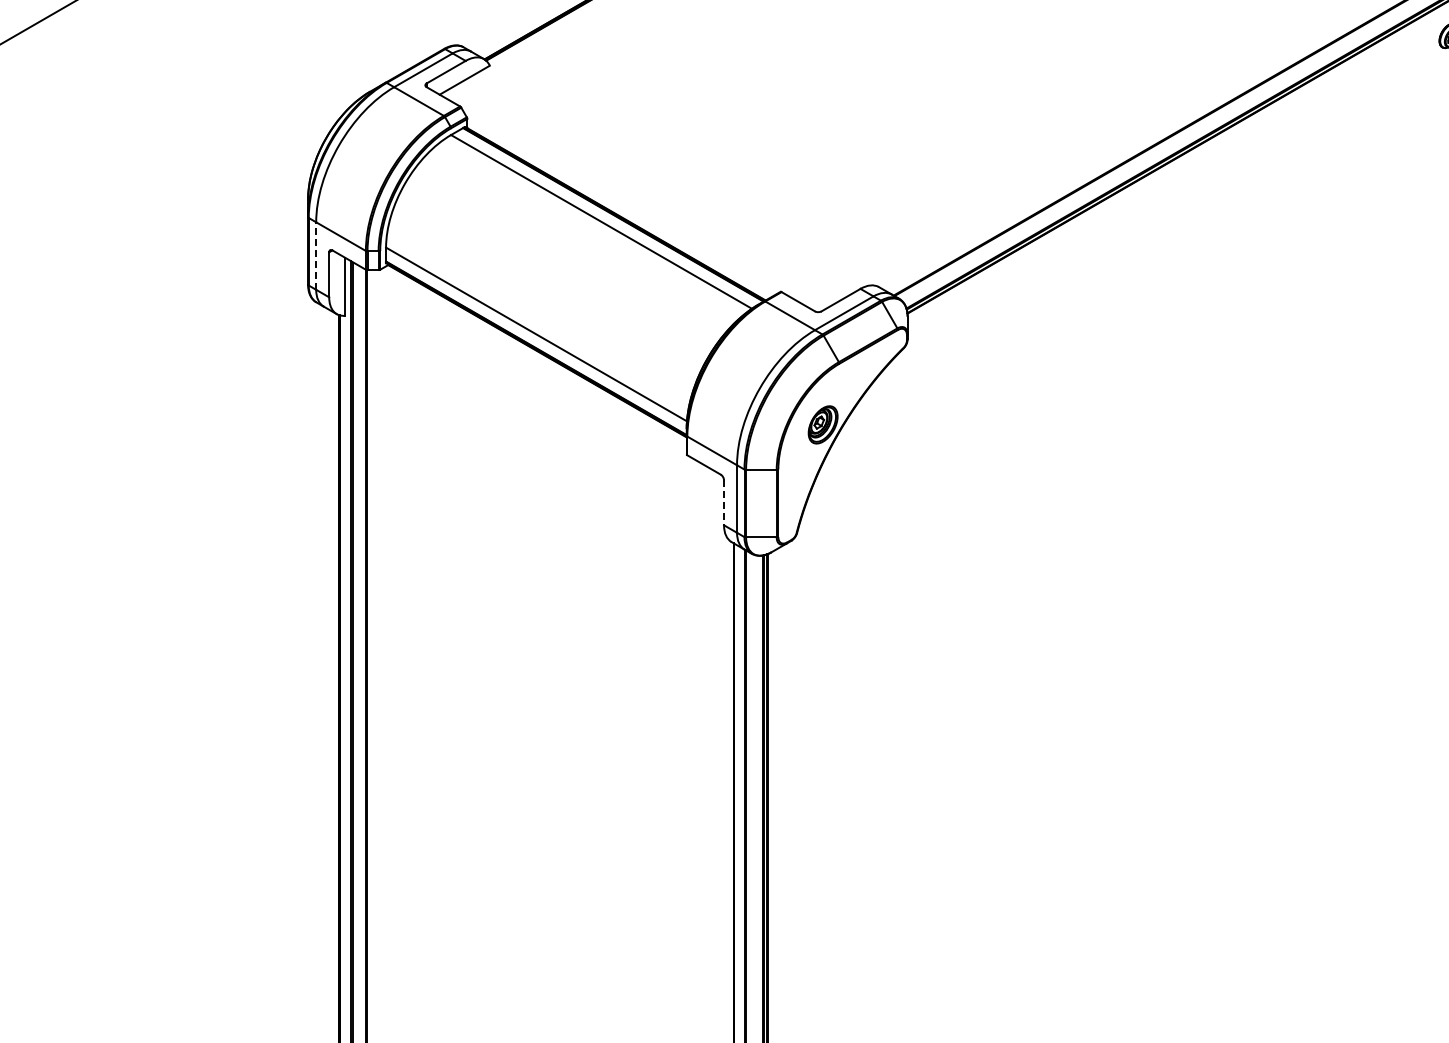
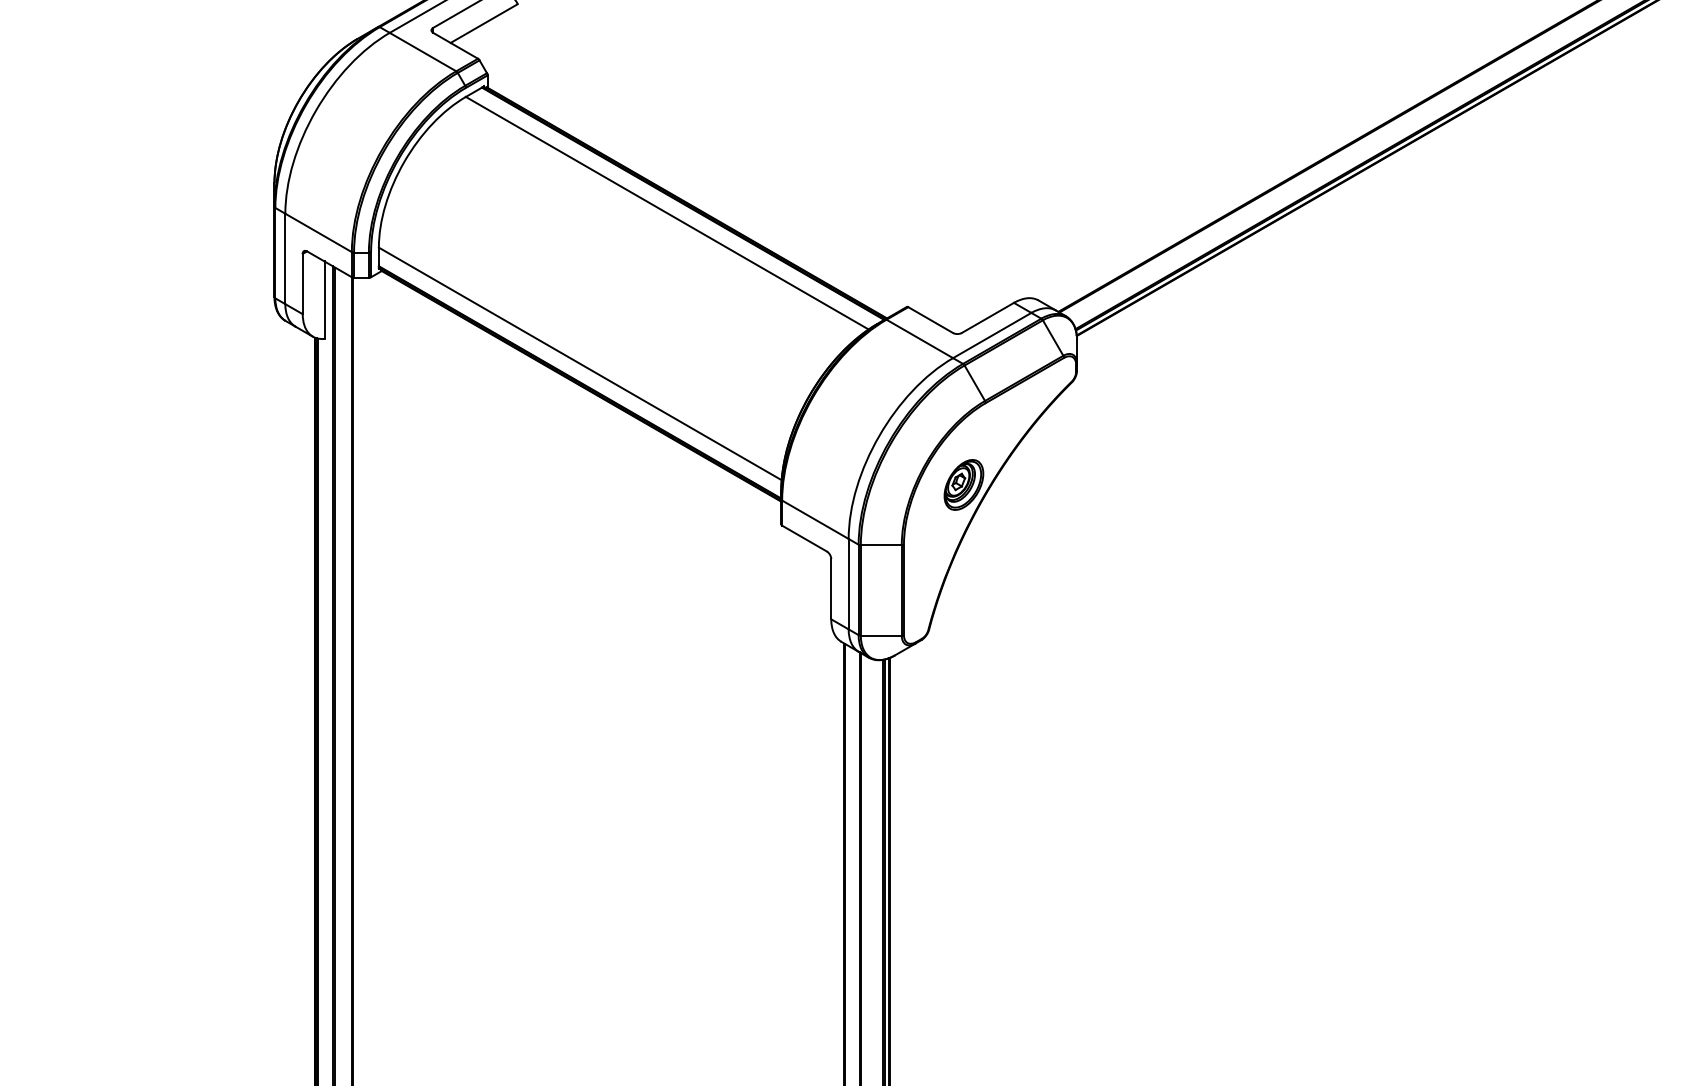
line: (316, 256) -> (285, 259), dashed -> solid
line: (724, 502) -> (831, 588), dashed -> solid

